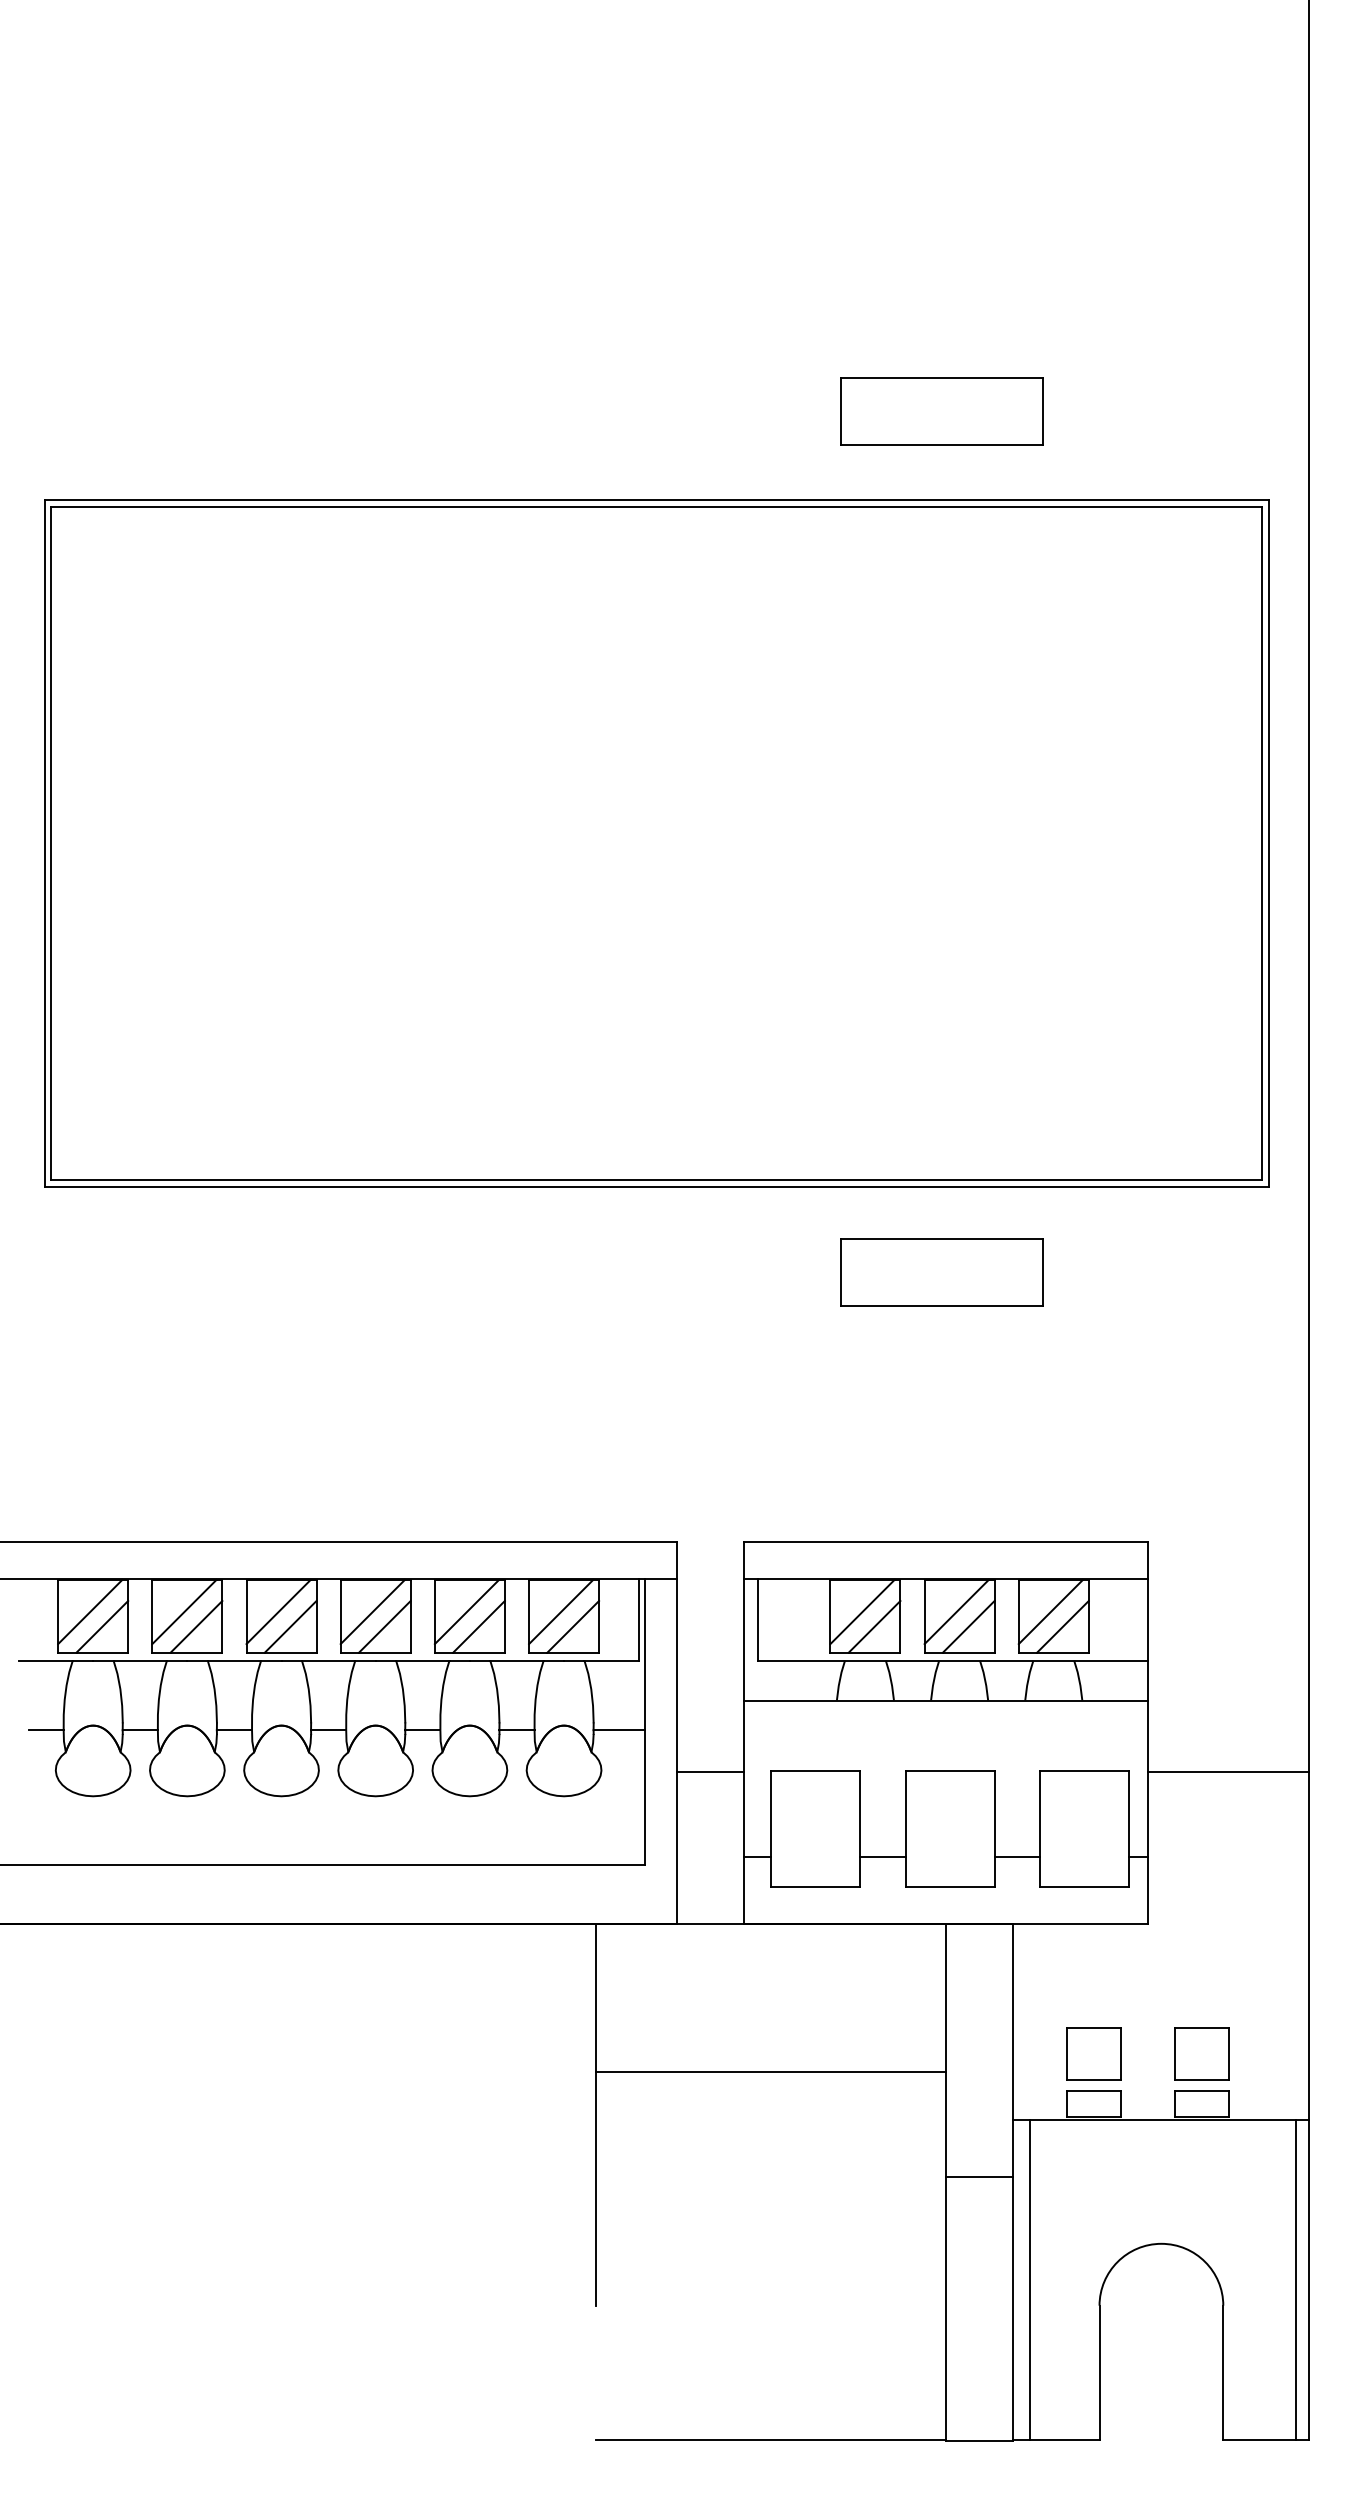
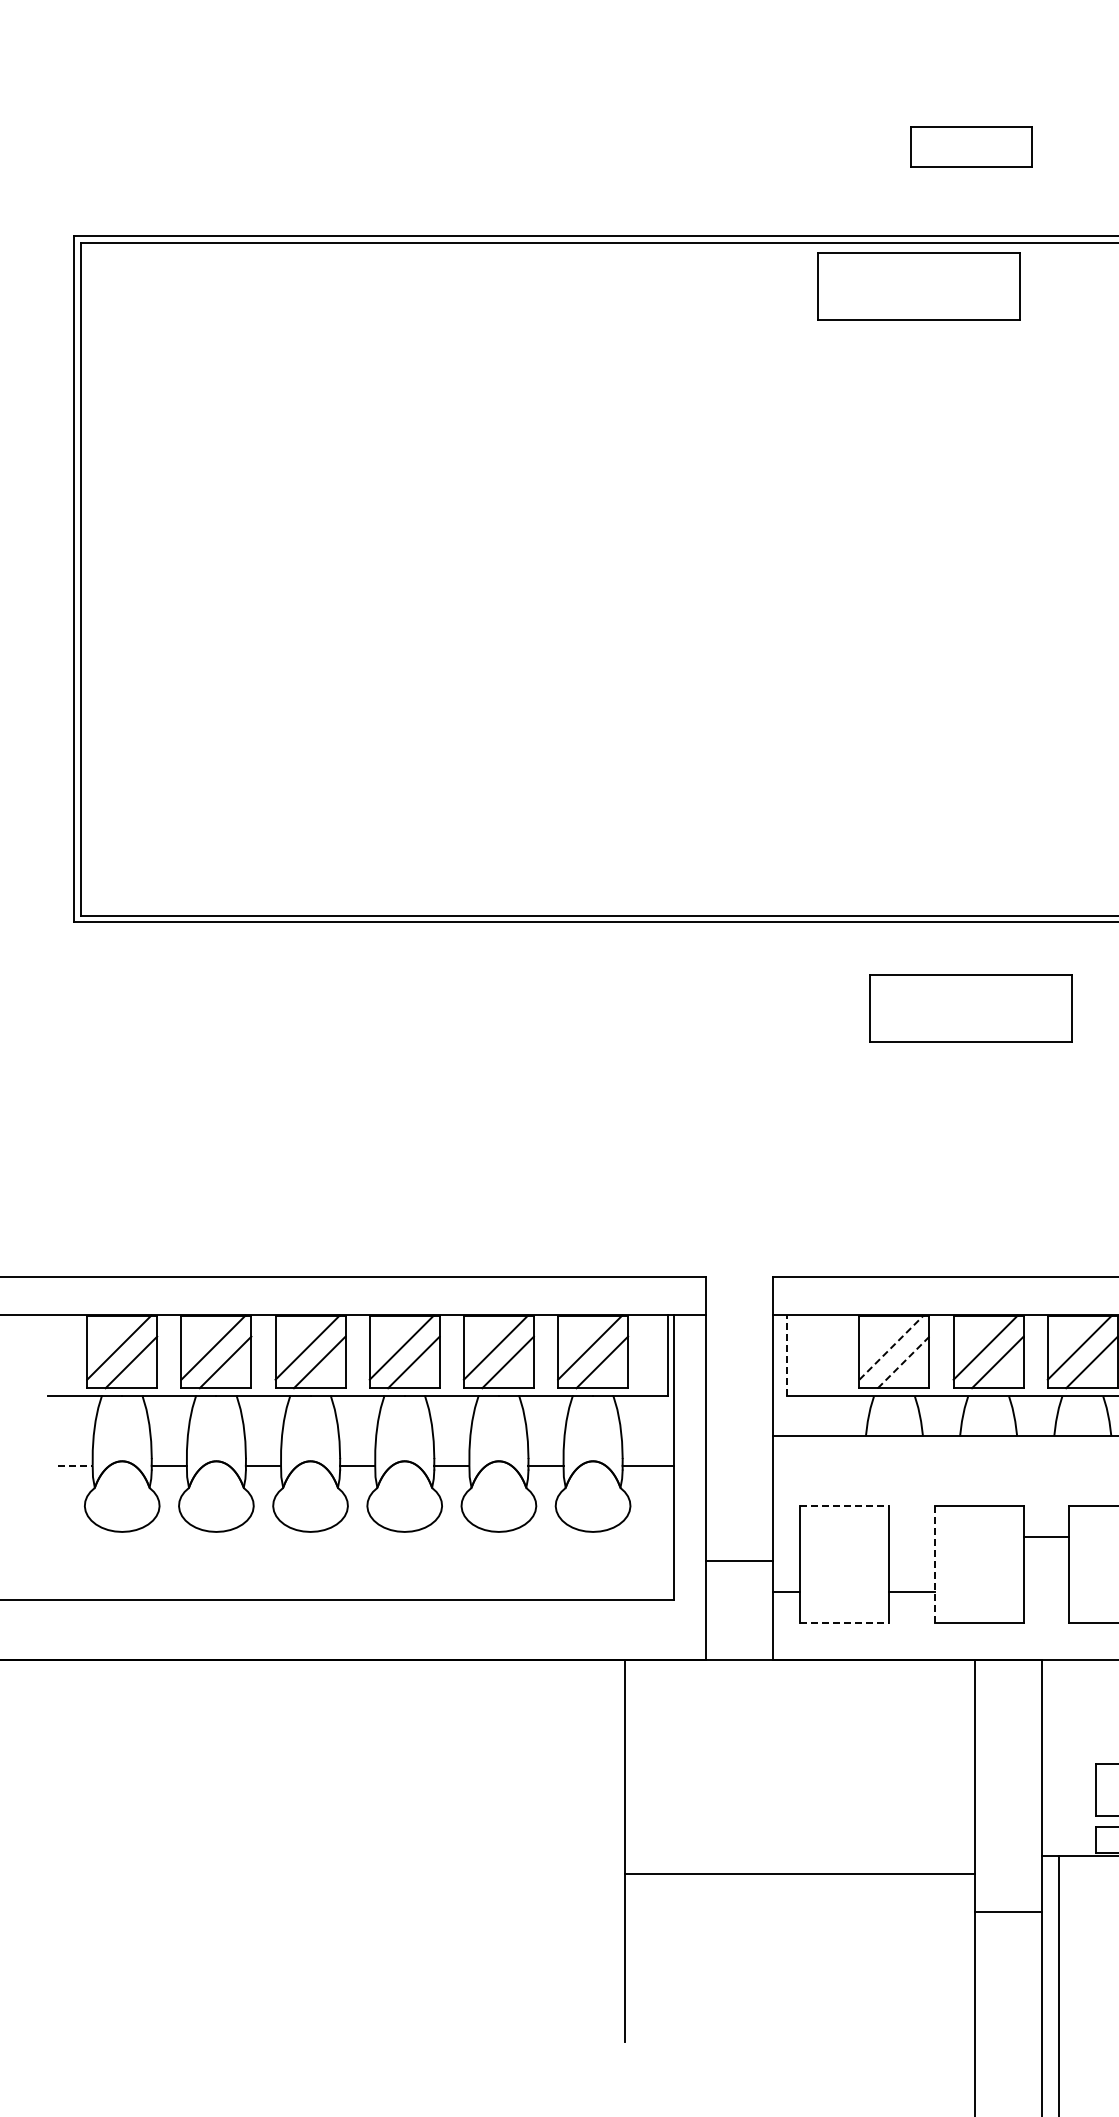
part: (941, 411) -> (970, 147), size x0.6
part: (889, 550) -> (918, 286), added
line: (862, 1611) -> (891, 1347), solid -> dashed
line: (757, 1619) -> (786, 1355), solid -> dashed
line: (874, 1626) -> (903, 1362), solid -> dashed
line: (46, 1730) -> (75, 1466), solid -> dashed
line: (816, 1770) -> (845, 1506), solid -> dashed
line: (710, 1771) -> (739, 1560), moved
line: (905, 1828) -> (934, 1564), solid -> dashed
line: (1017, 1856) -> (1046, 1537), moved
line: (816, 1887) -> (845, 1623), solid -> dashed
line: (771, 2071) -> (800, 1873), moved

